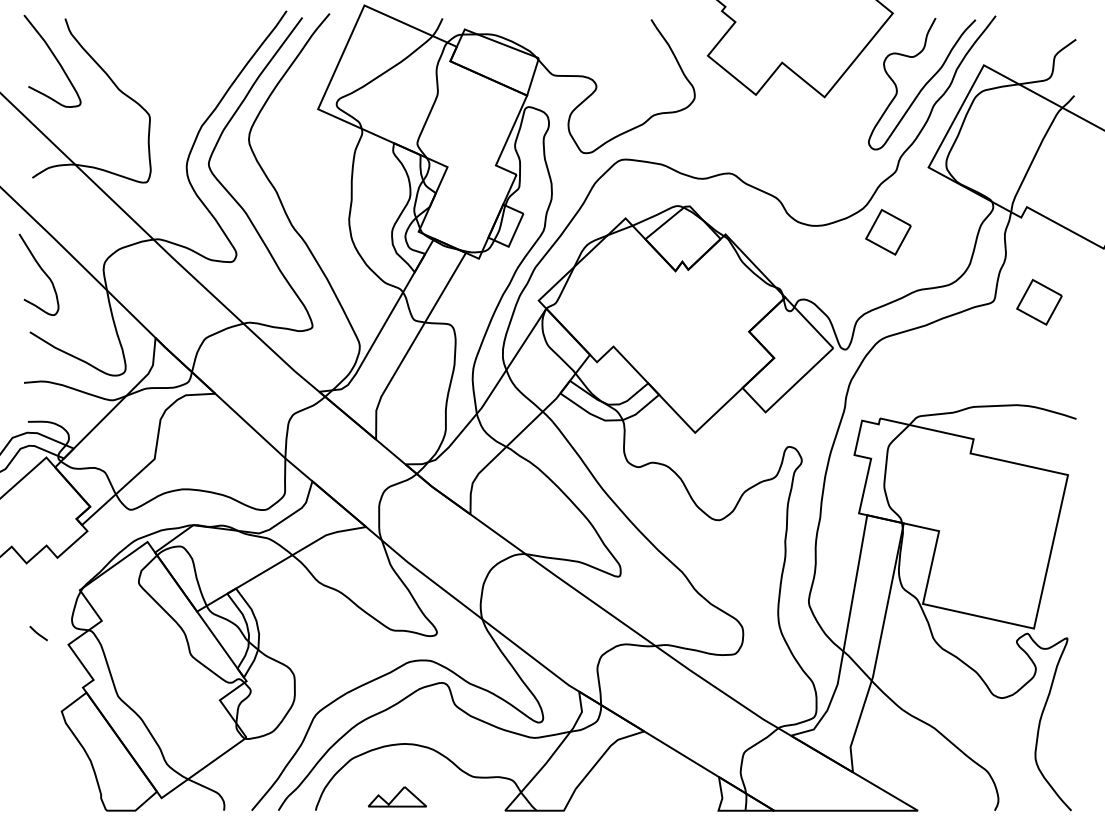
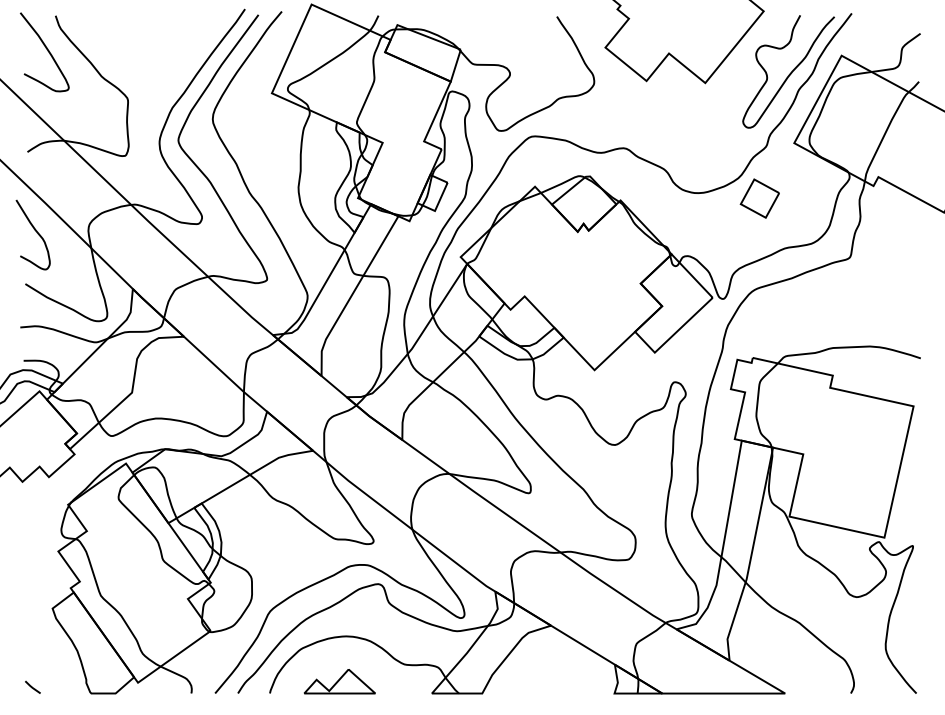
part: (1039, 301) -> (889, 257), removed
line: (38, 633) -> (32, 687), moved
part: (397, 796) -> (339, 681), size x1.43

